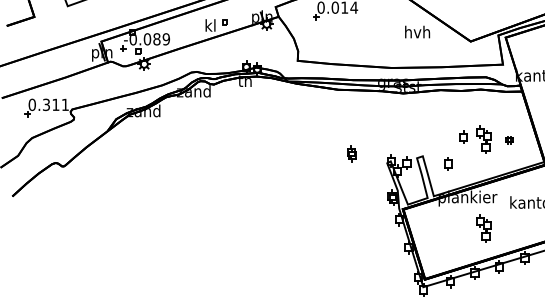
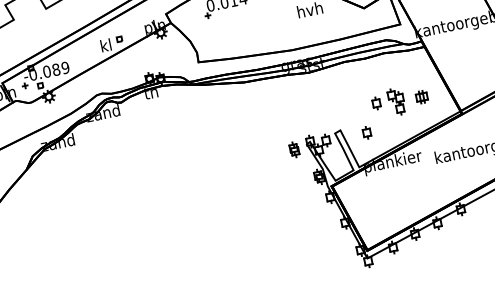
part: (509, 139) -> (421, 96), size x1.67
part: (351, 153) -> (293, 149), moved
part: (483, 228) -> (414, 188), removed

